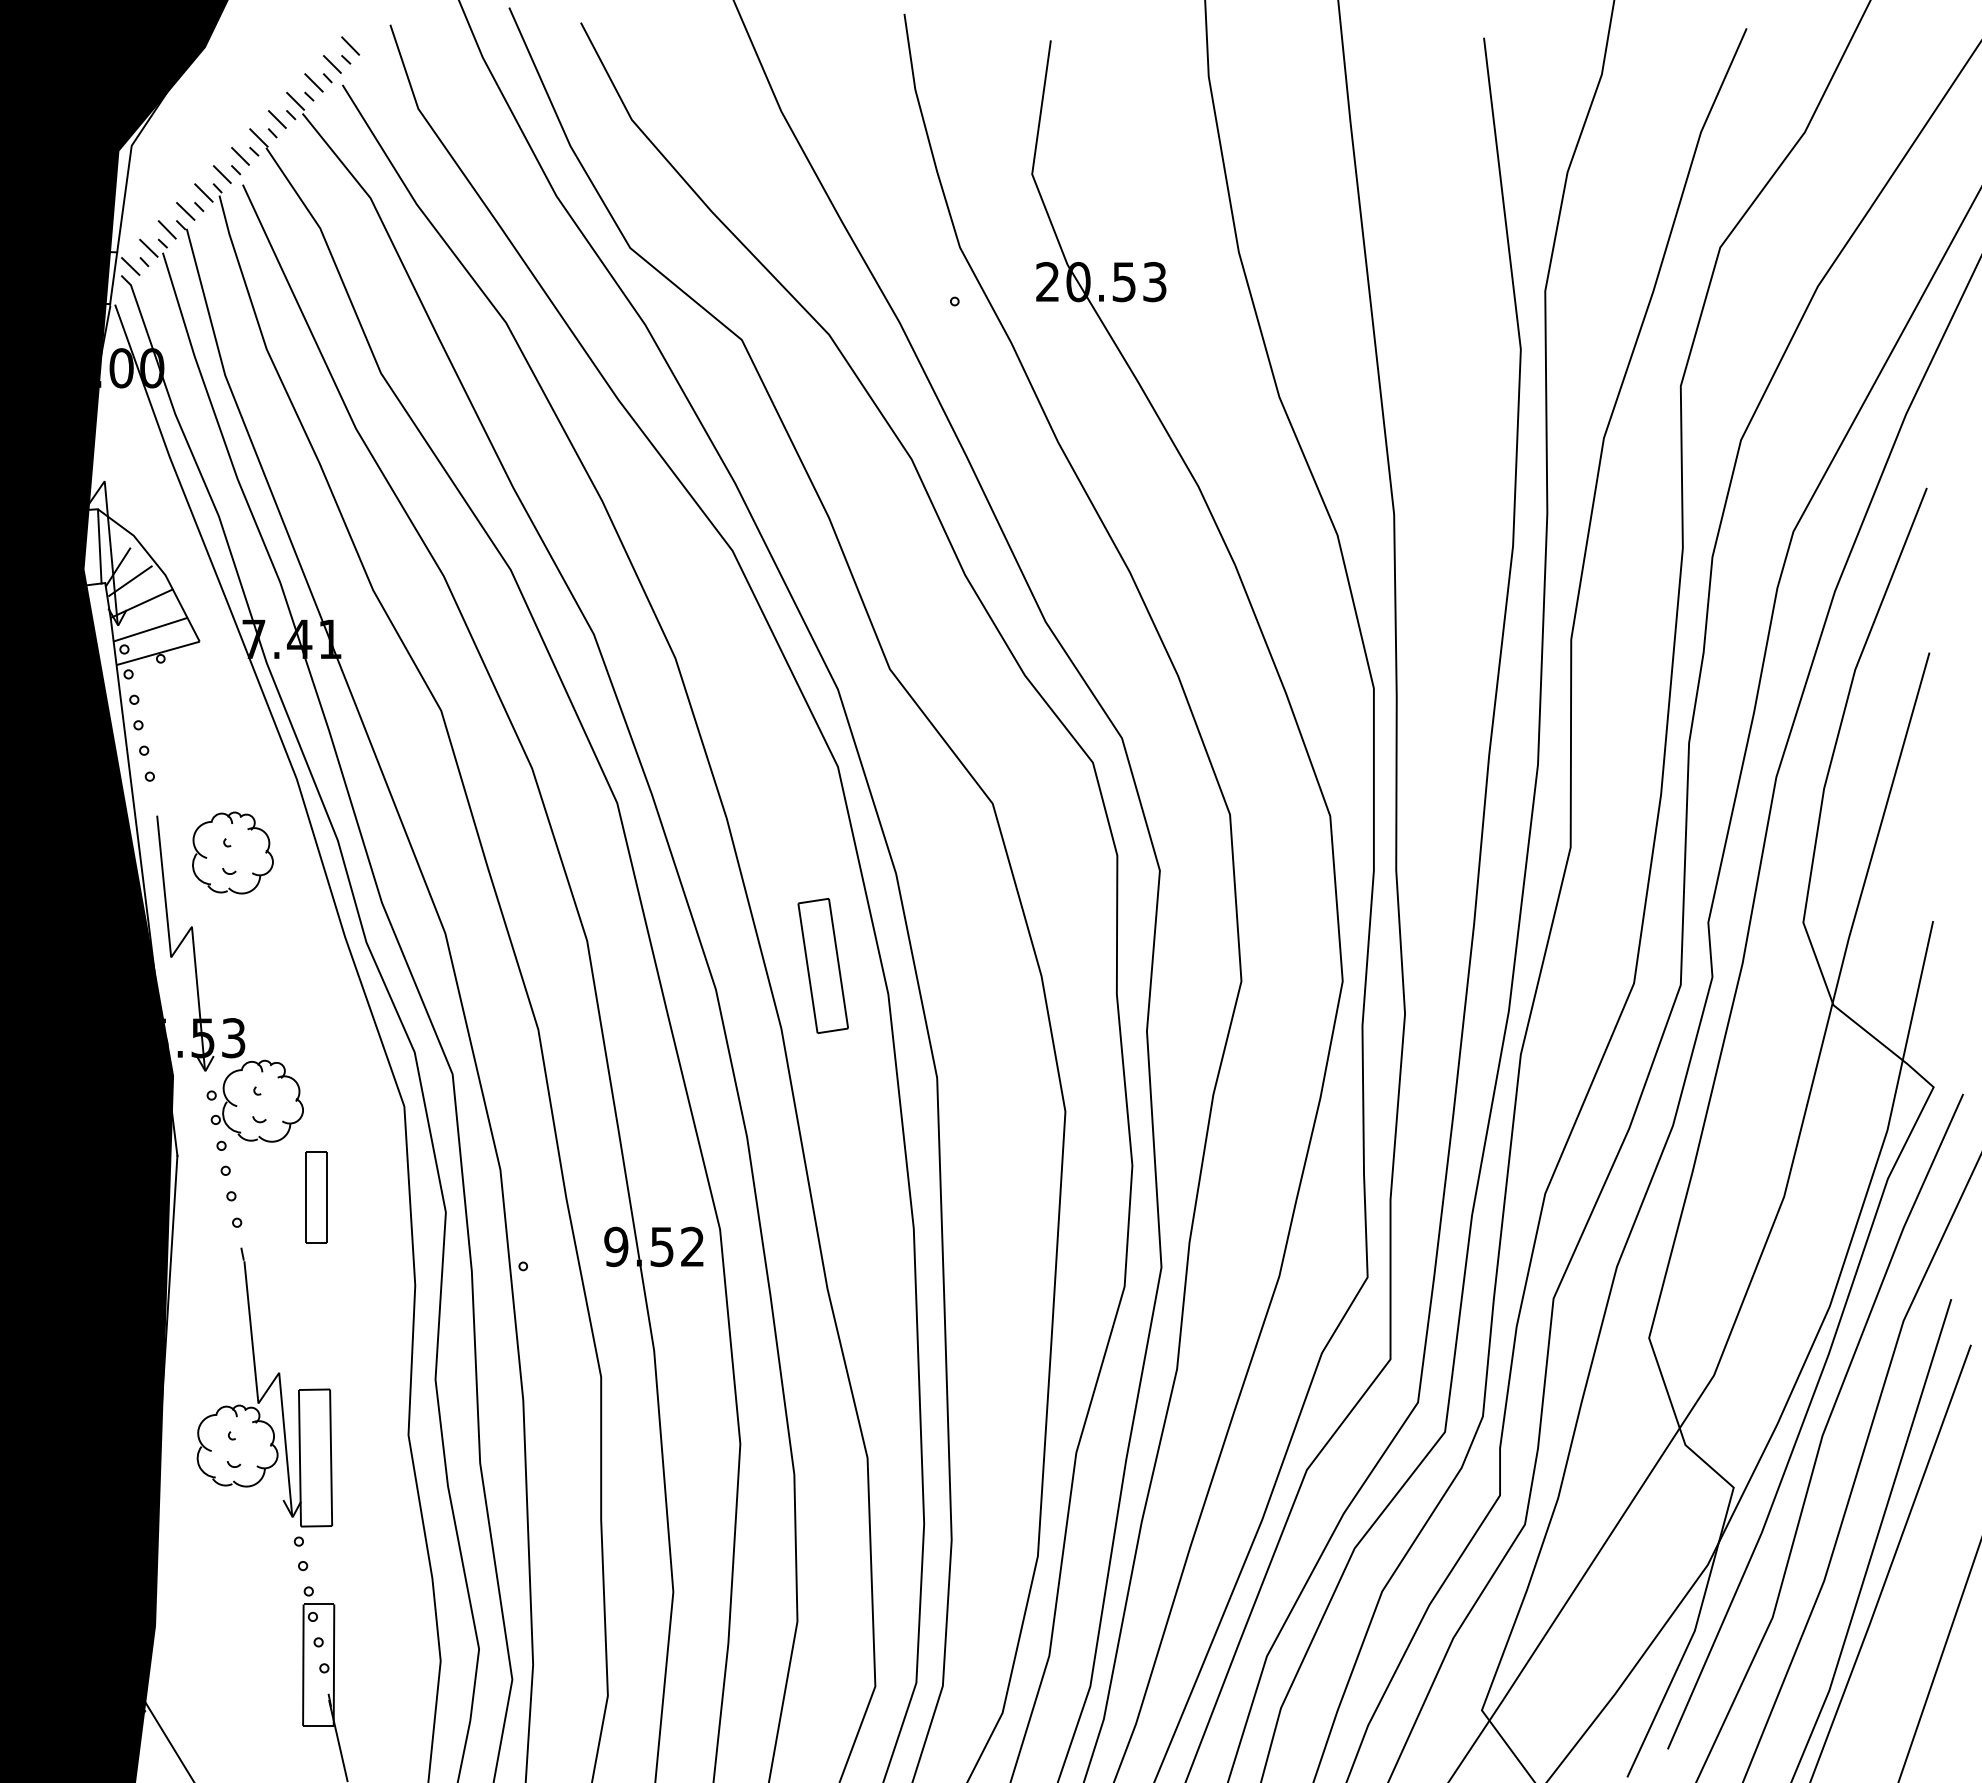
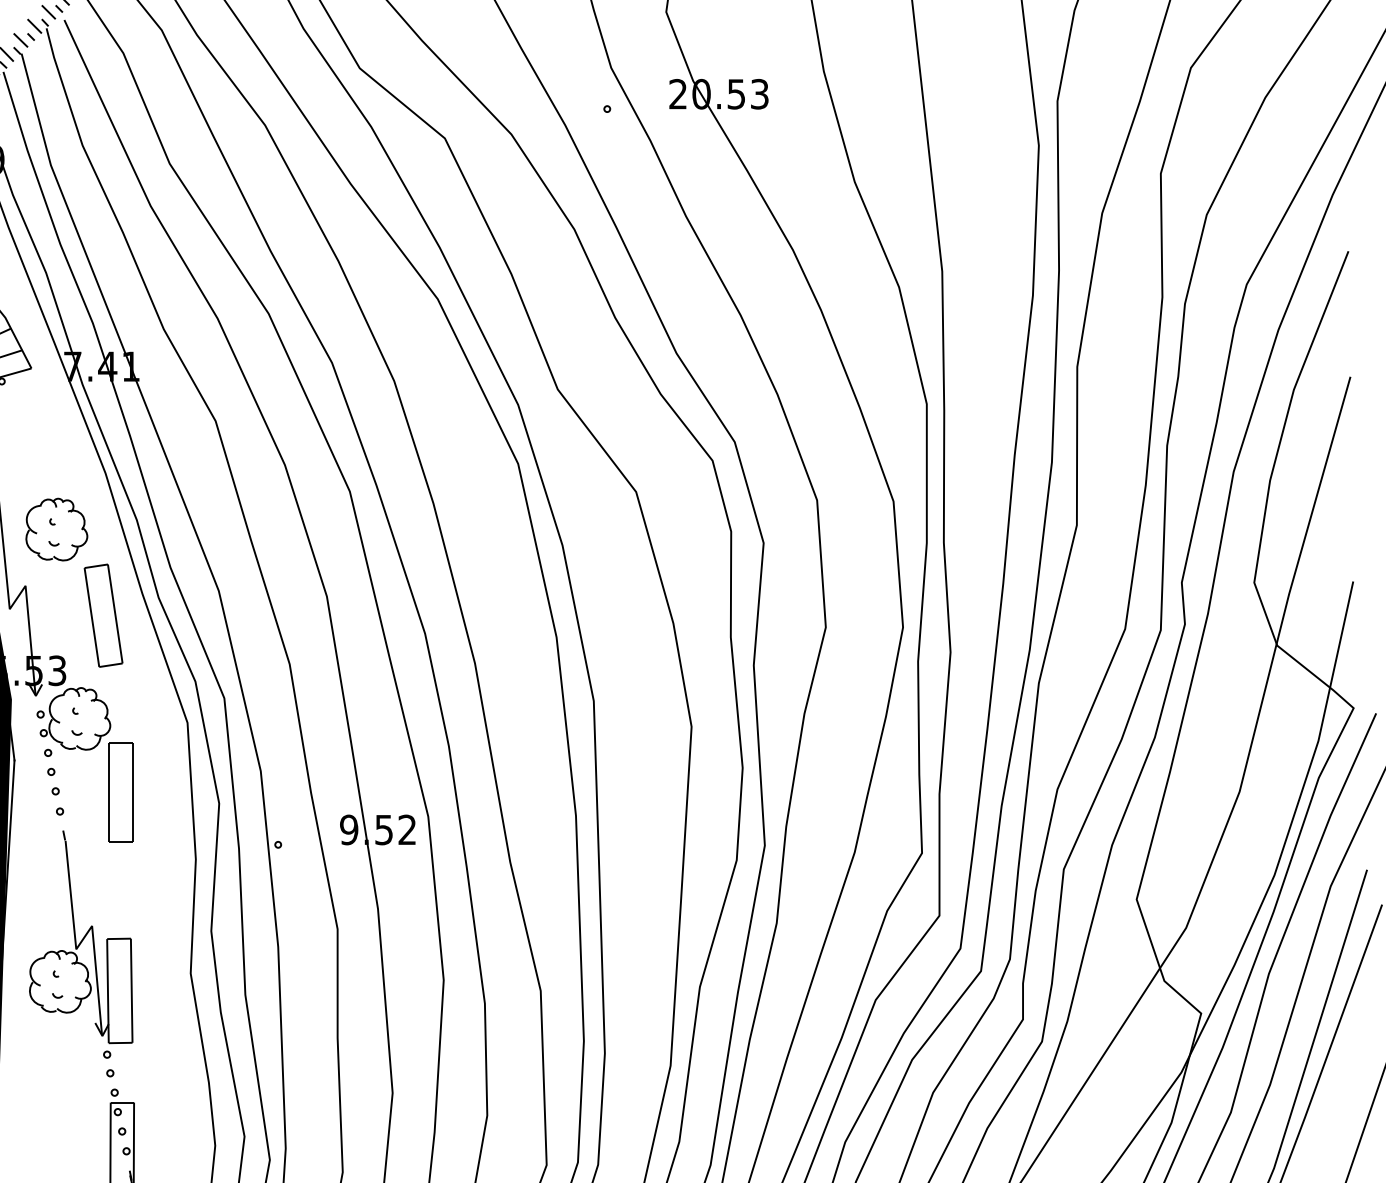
part: (822, 965) -> (103, 615), moved
part: (316, 1197) -> (120, 792), size x1.43

